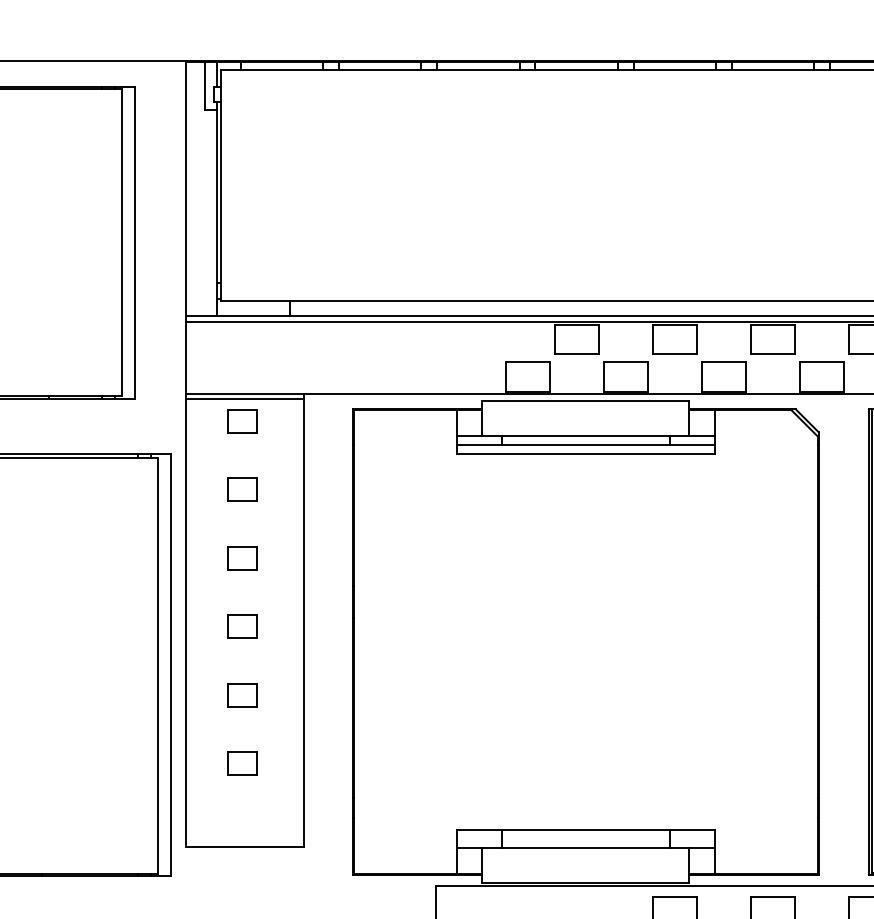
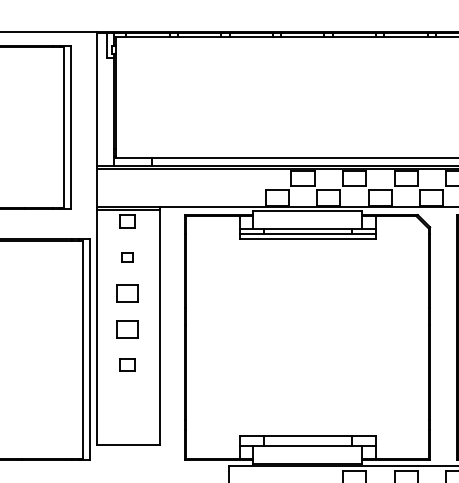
part: (242, 489) -> (127, 257), size x0.7
part: (242, 558) -> (127, 293), size x1.4
part: (242, 625) -> (127, 328), size x1.4
part: (242, 762) -> (127, 400), removed

